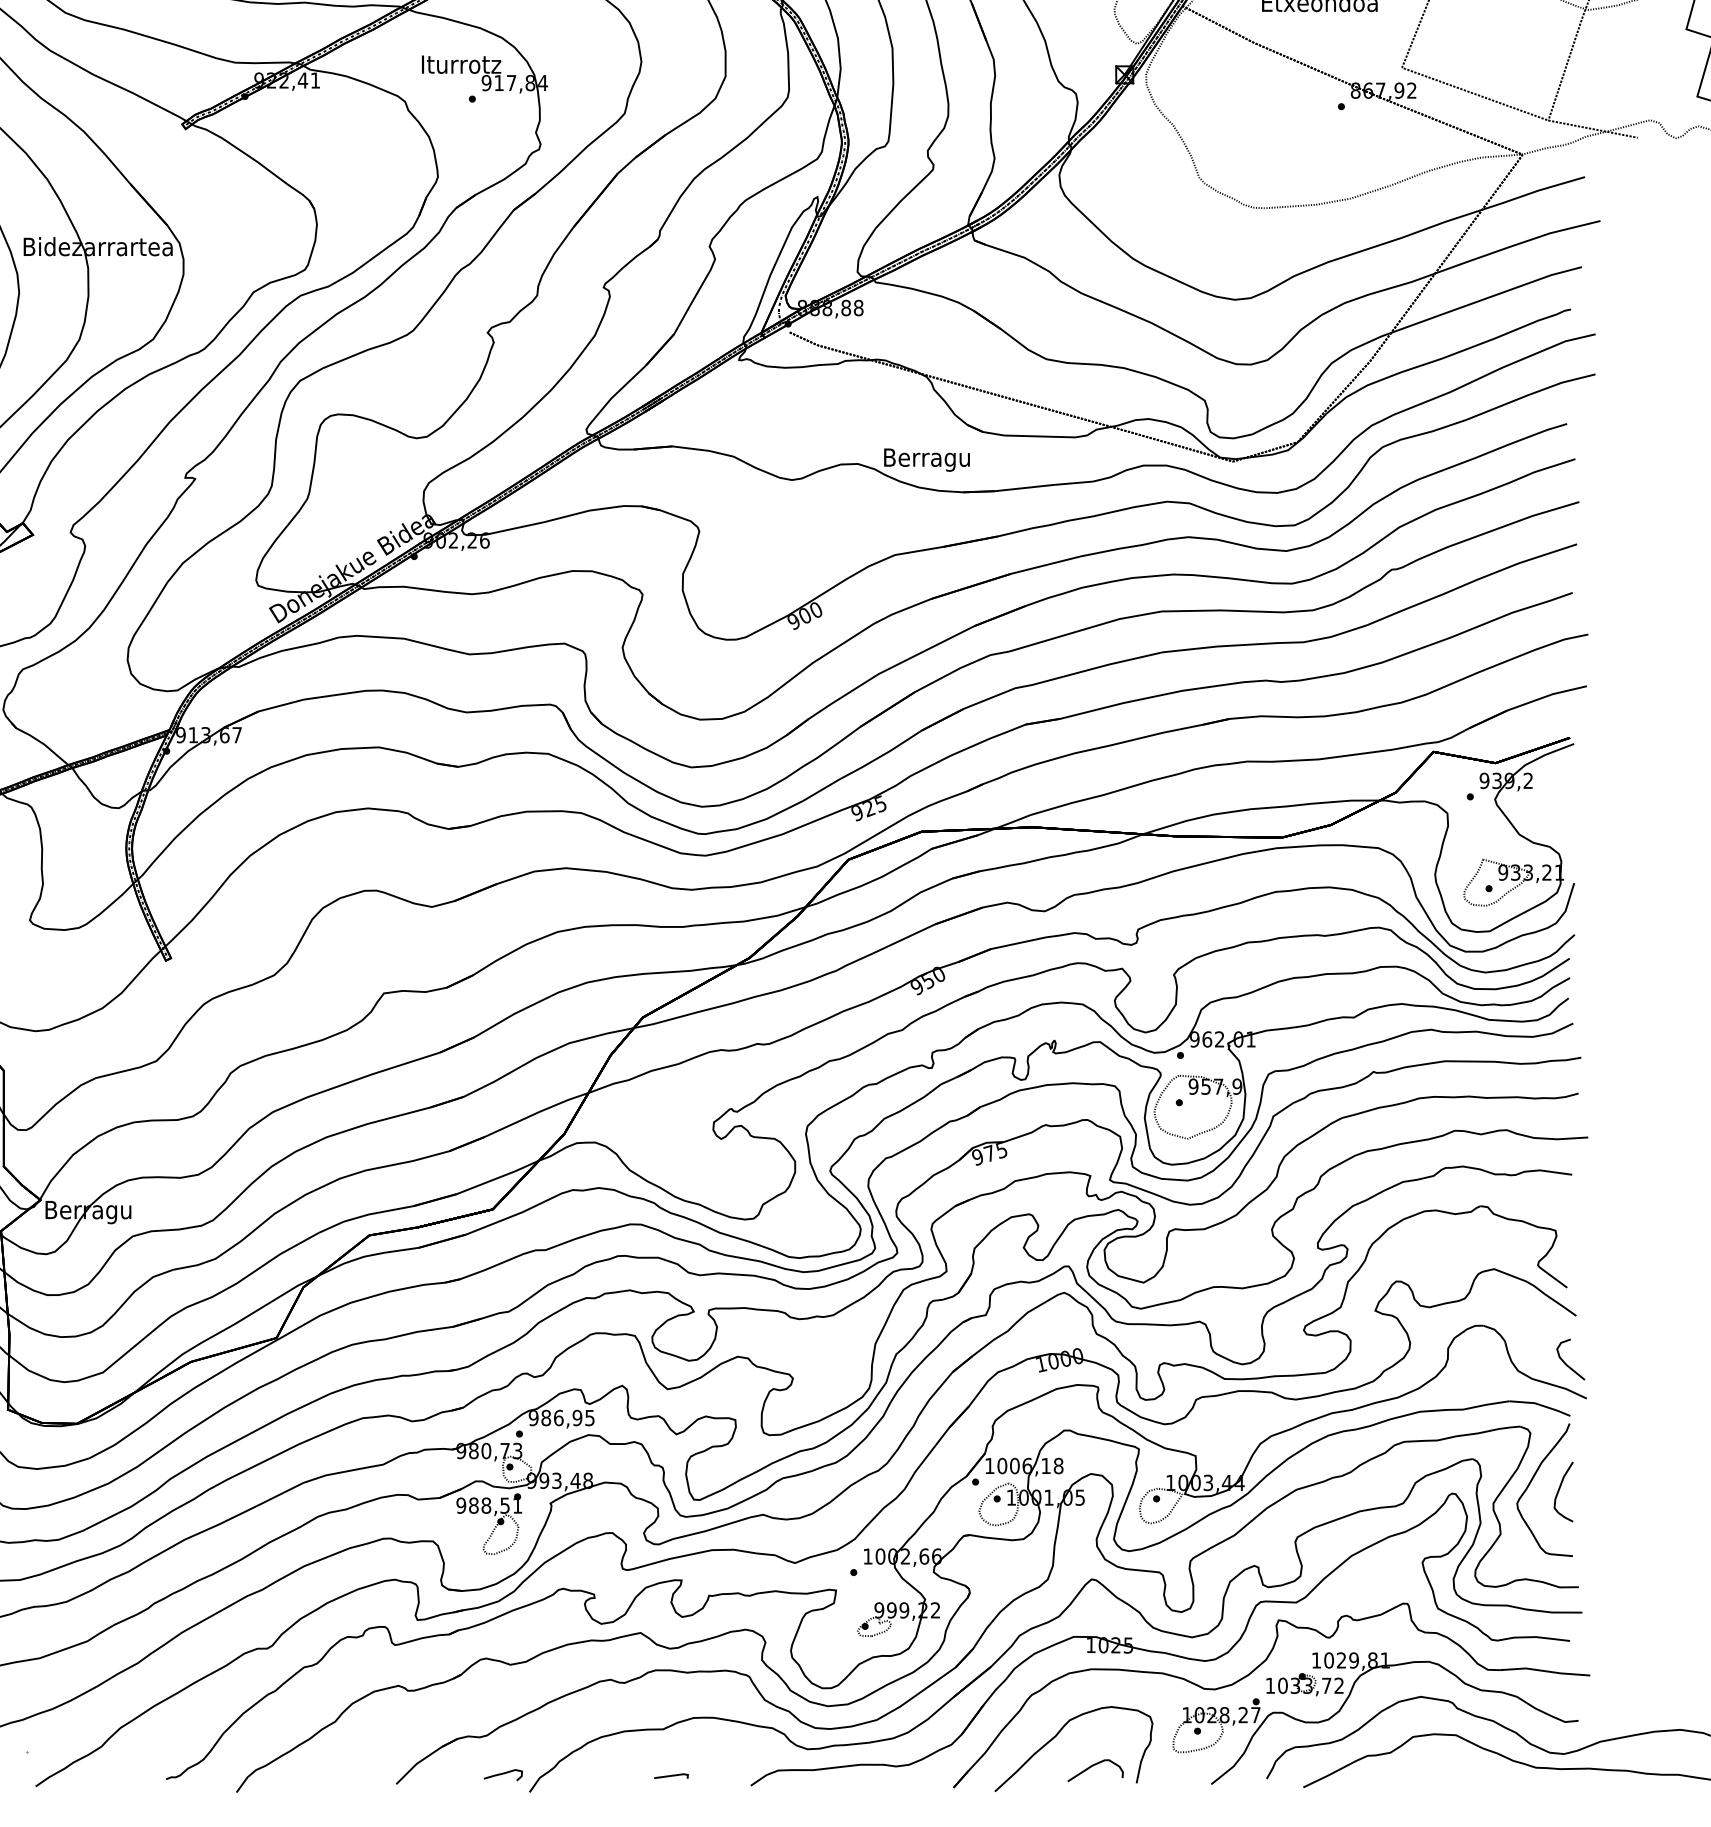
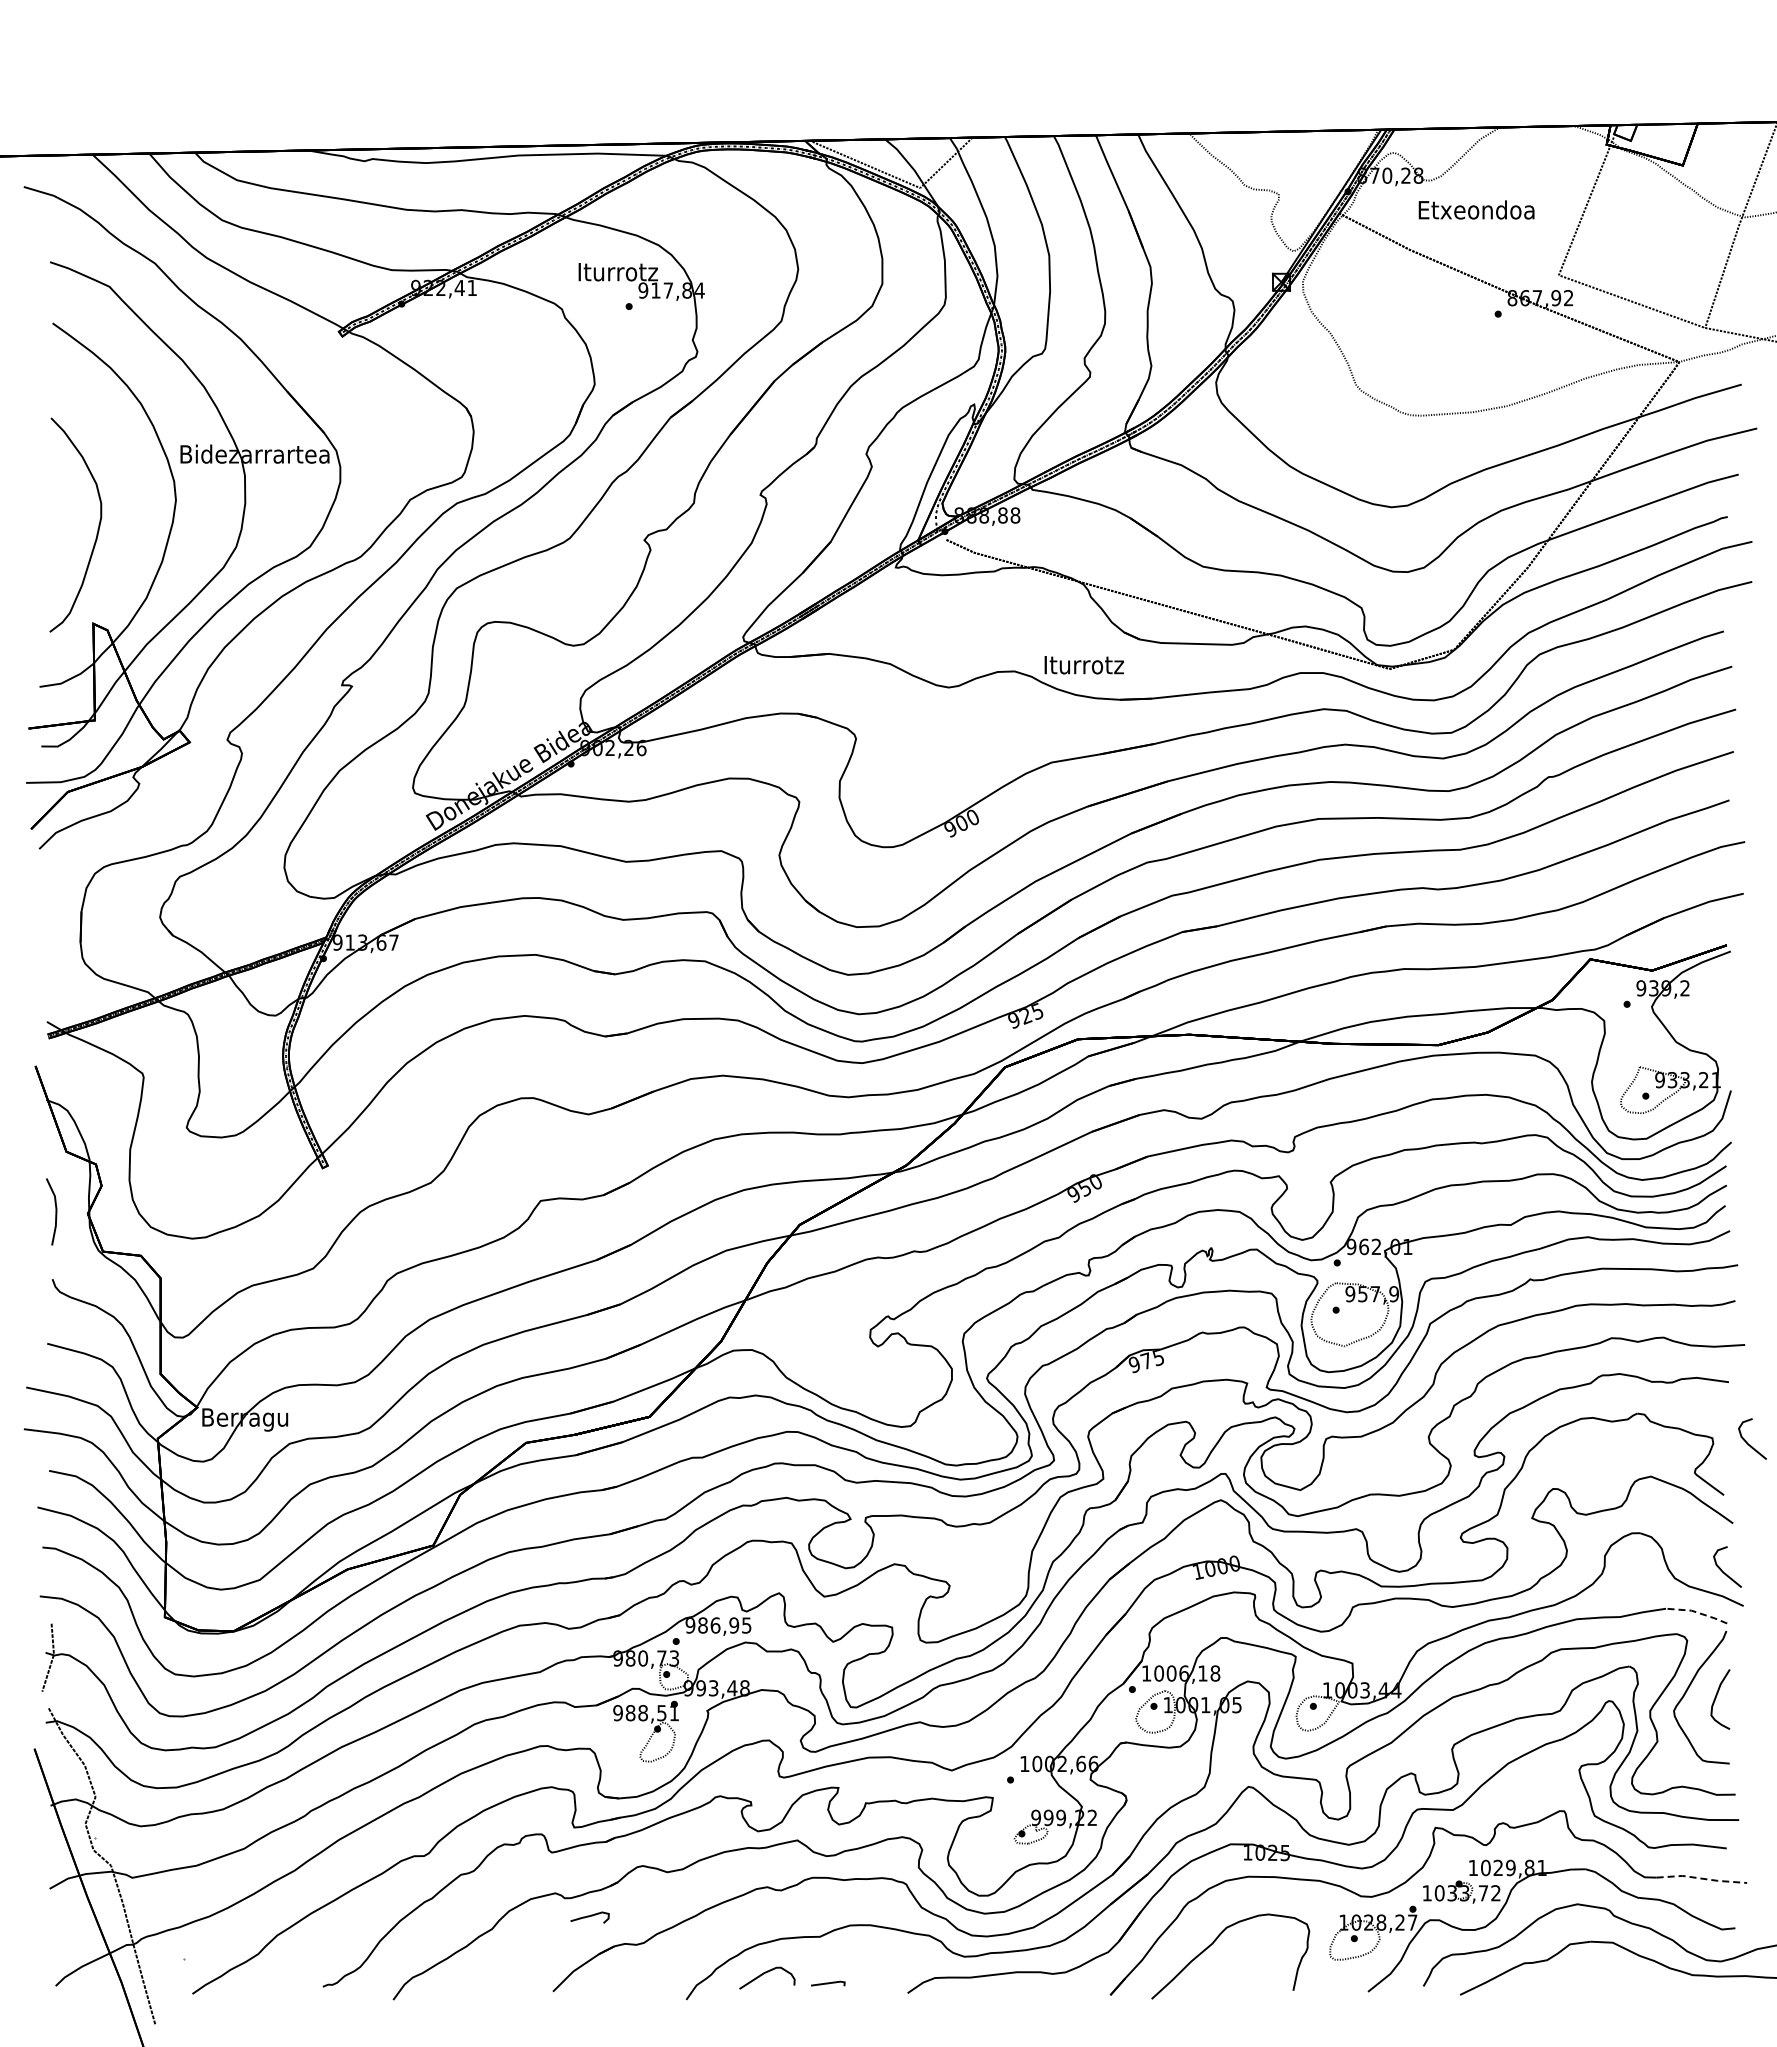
text: (926, 460) -> (1083, 667), Berragu -> Iturrotz
curve: (1589, 1233) -> (1746, 1440), added
line: (1540, 1405) -> (1697, 1612), solid -> dashed
line: (1545, 1671) -> (1702, 1878), solid -> dashed
curve: (1094, 1766) -> (766, 1973), moved
curve: (502, 1775) -> (589, 1917), moved

